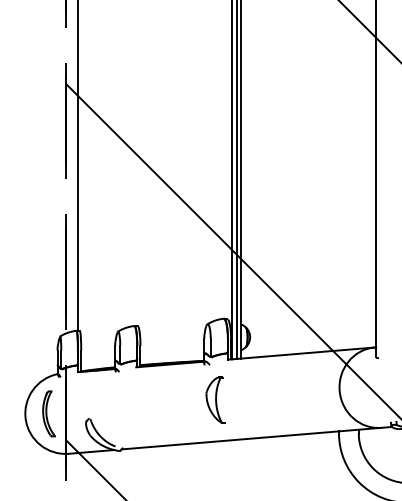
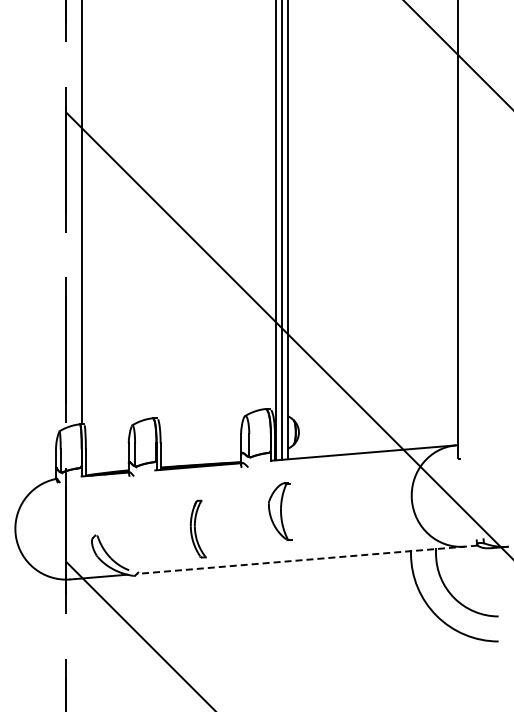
part: (215, 399) -> (280, 511), moved
part: (49, 413) -> (198, 528), moved
line: (256, 437) -> (306, 559), solid -> dashed

